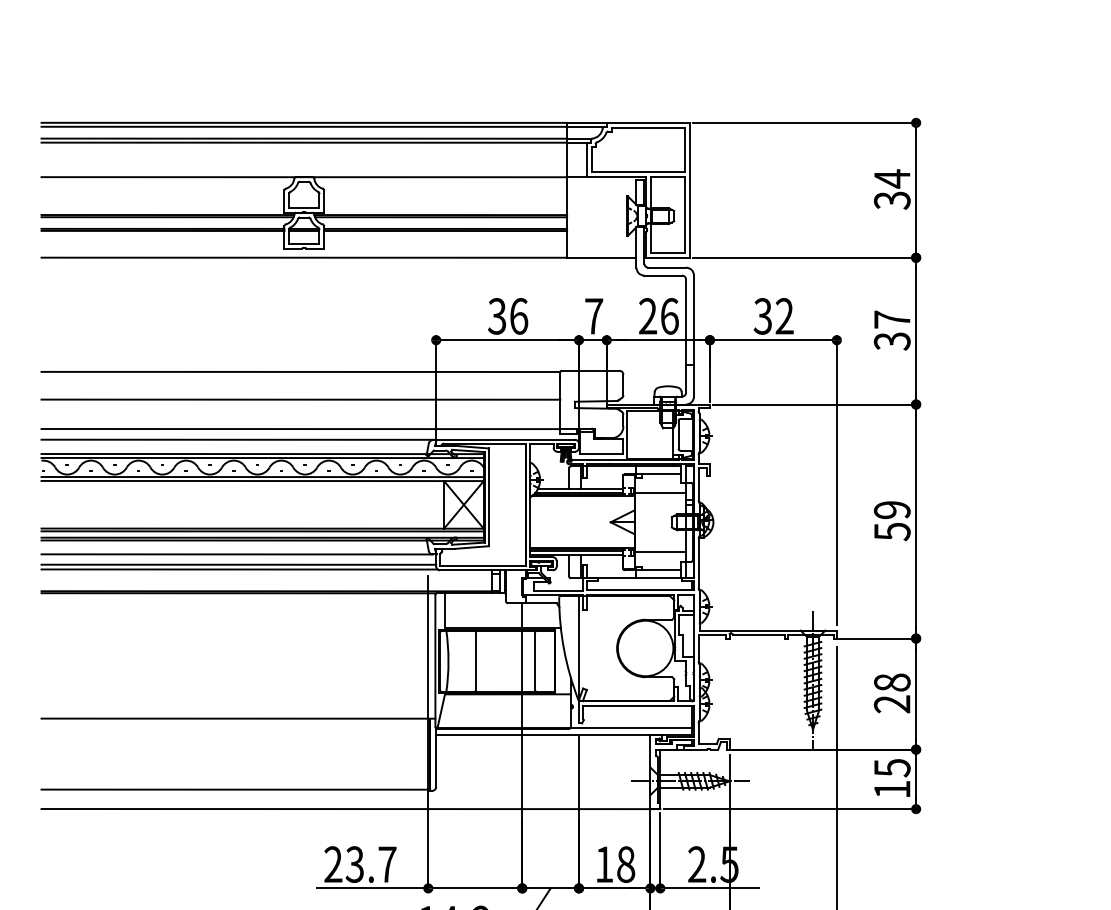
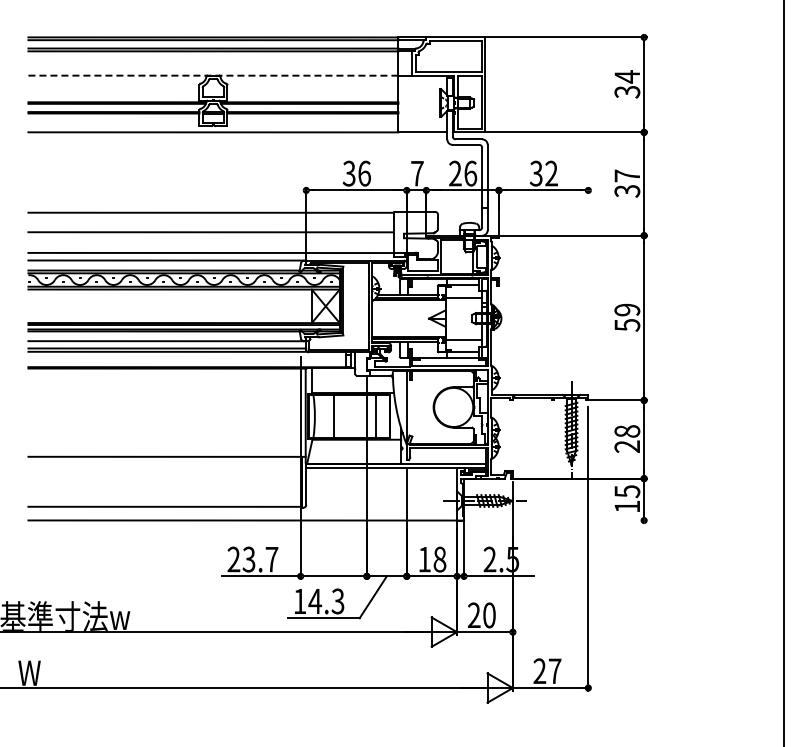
line: (304, 176) -> (213, 75), solid -> dashed
line: (837, 480) -> (588, 289), removed
line: (791, 809) -> (556, 520), removed

